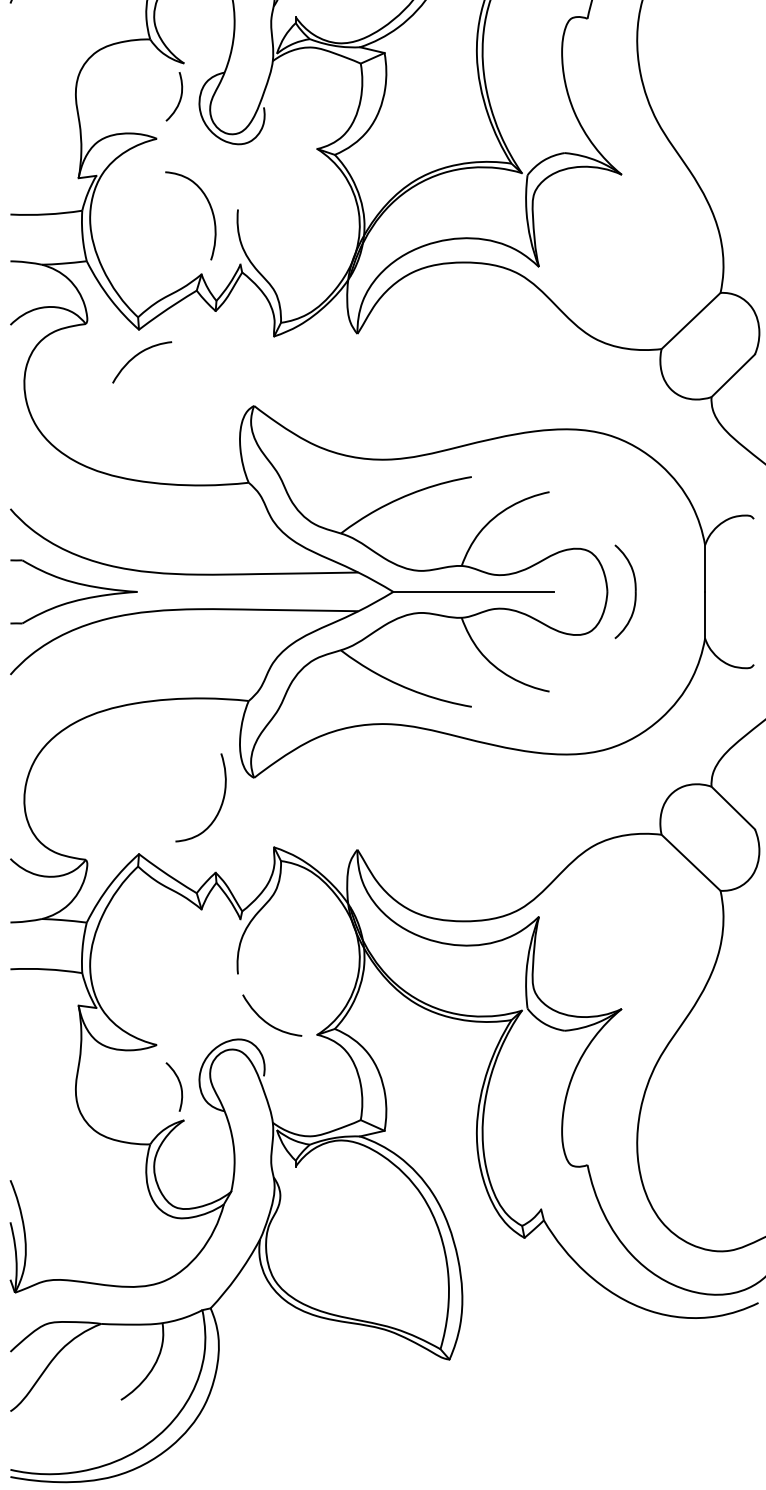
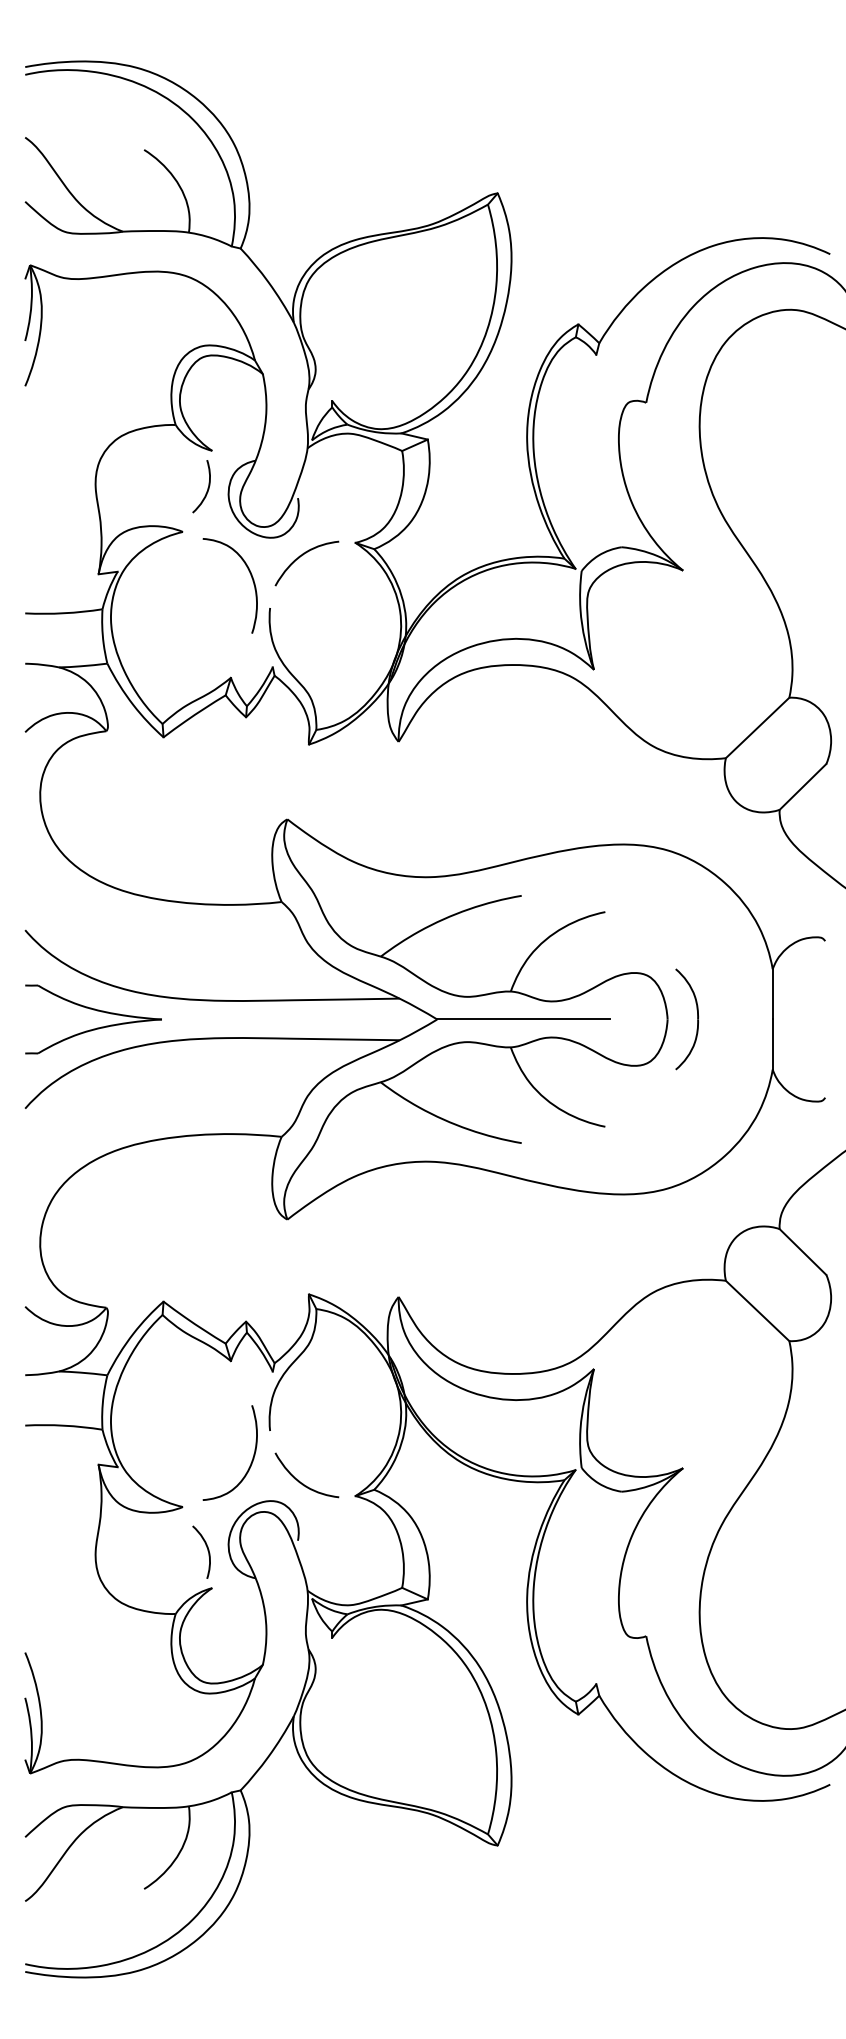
curve: (210, 209) -> (251, 578), moved
curve: (136, 356) -> (300, 557), moved
curve: (220, 804) -> (251, 1460), moved

